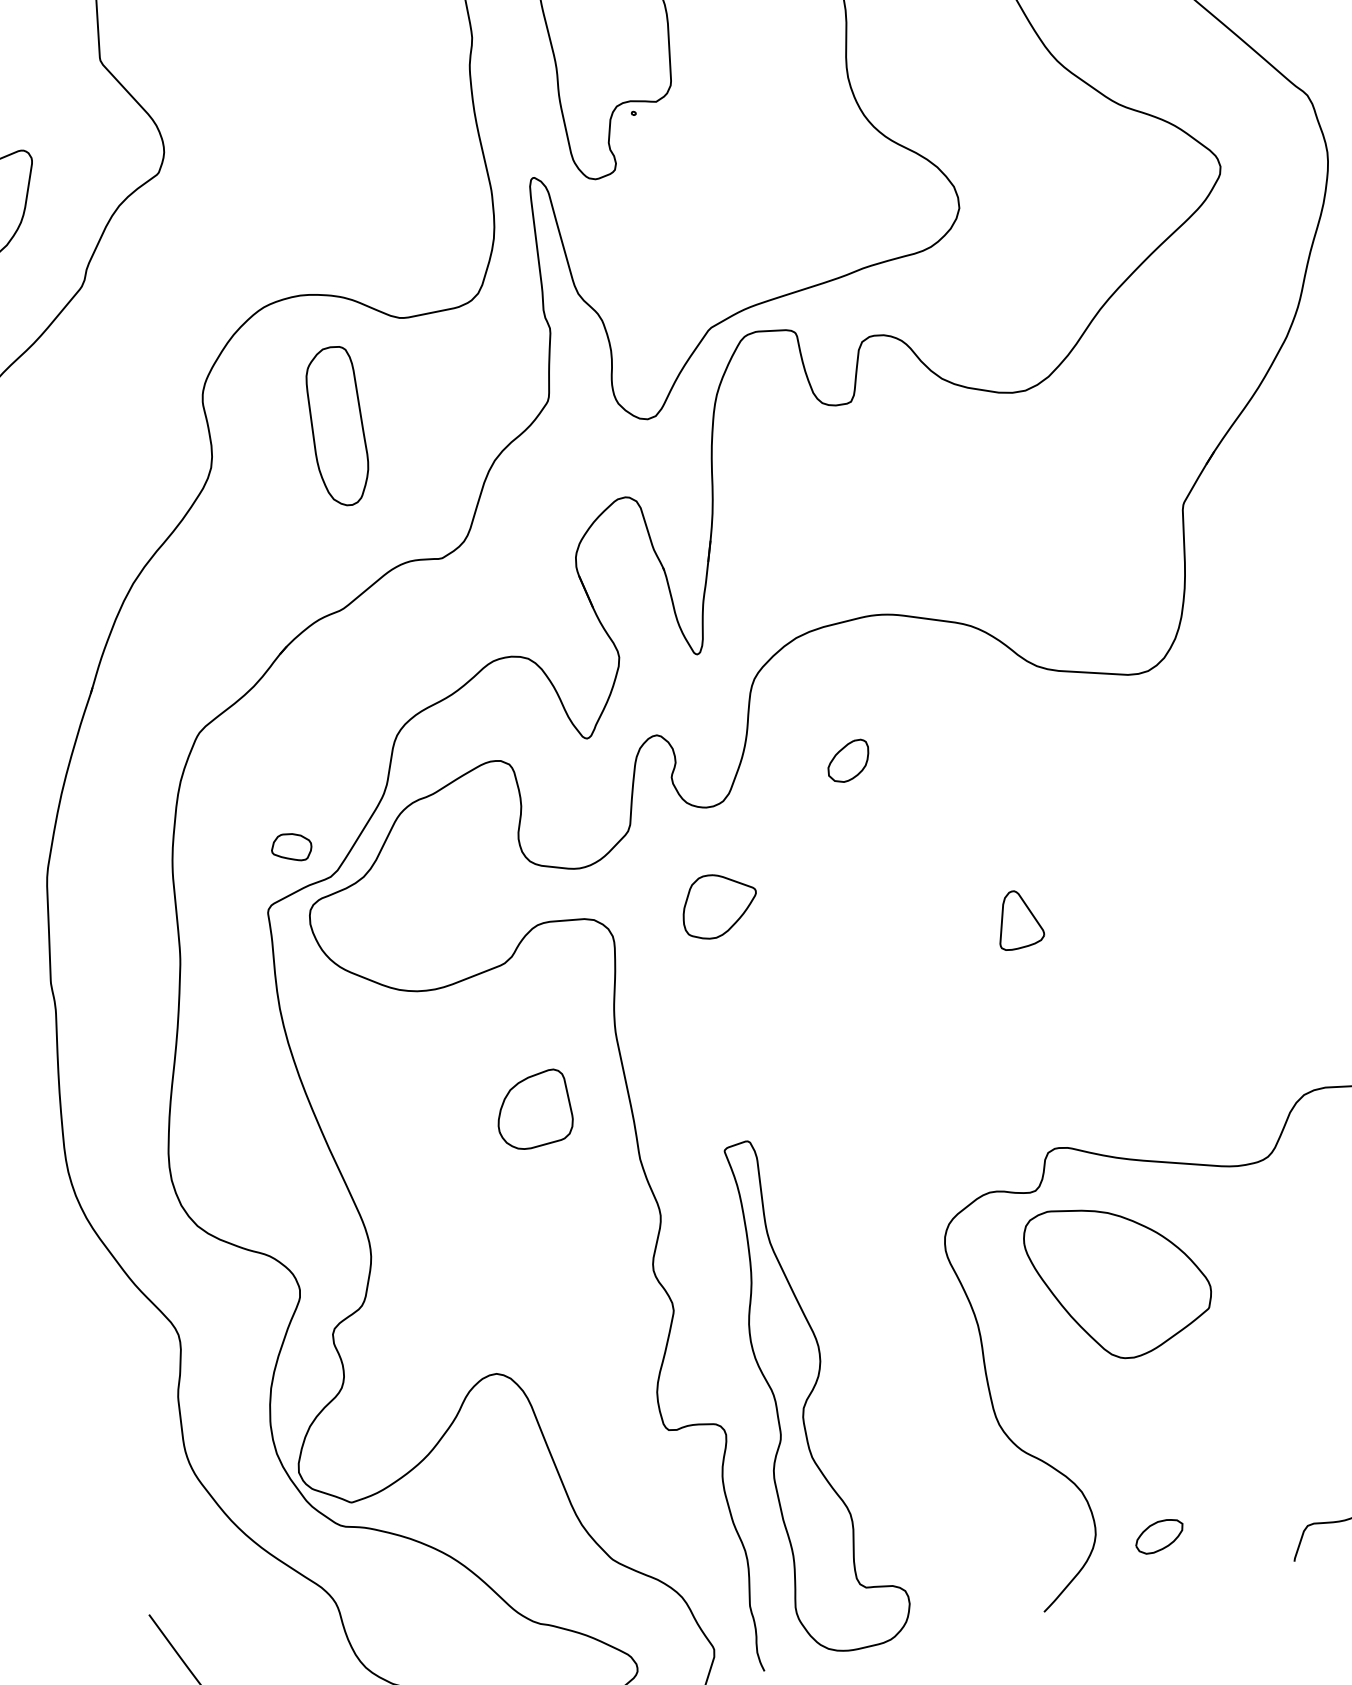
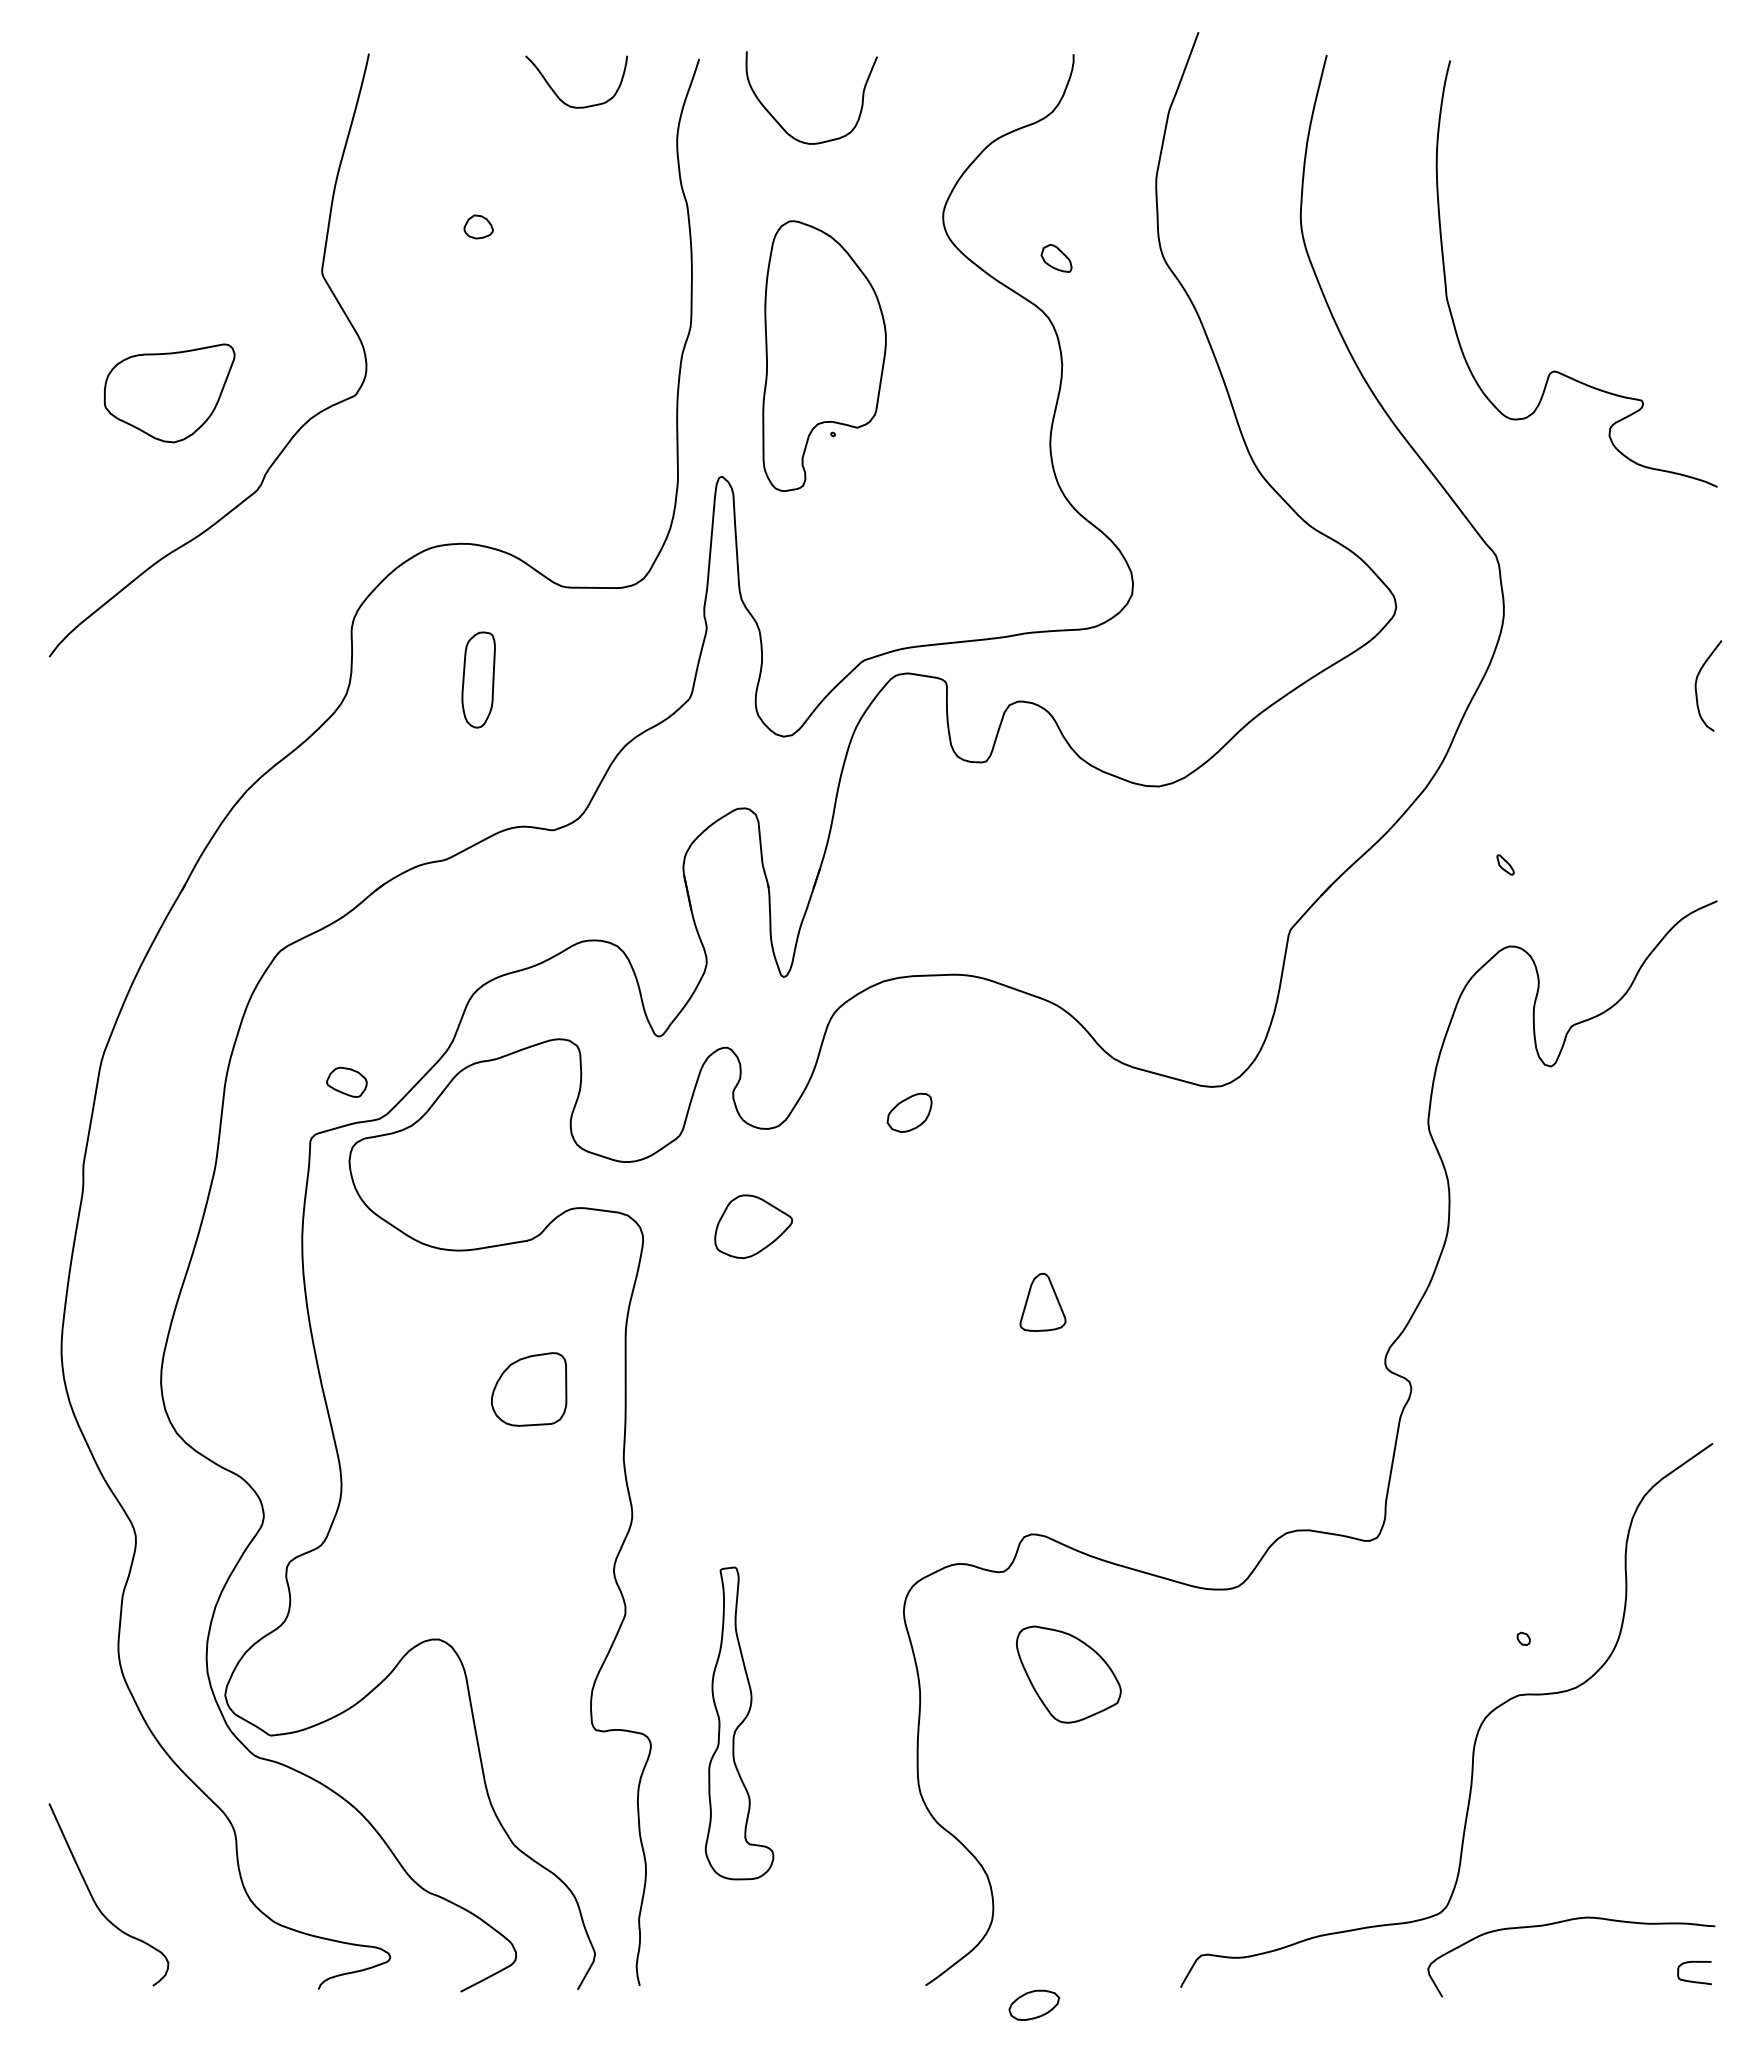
part: (337, 426) -> (478, 679), size x0.6
part: (1119, 1278) -> (1068, 1674), size x0.6
part: (807, 1394) -> (739, 1723), size x0.6
part: (1159, 1535) -> (1034, 2004), moved

